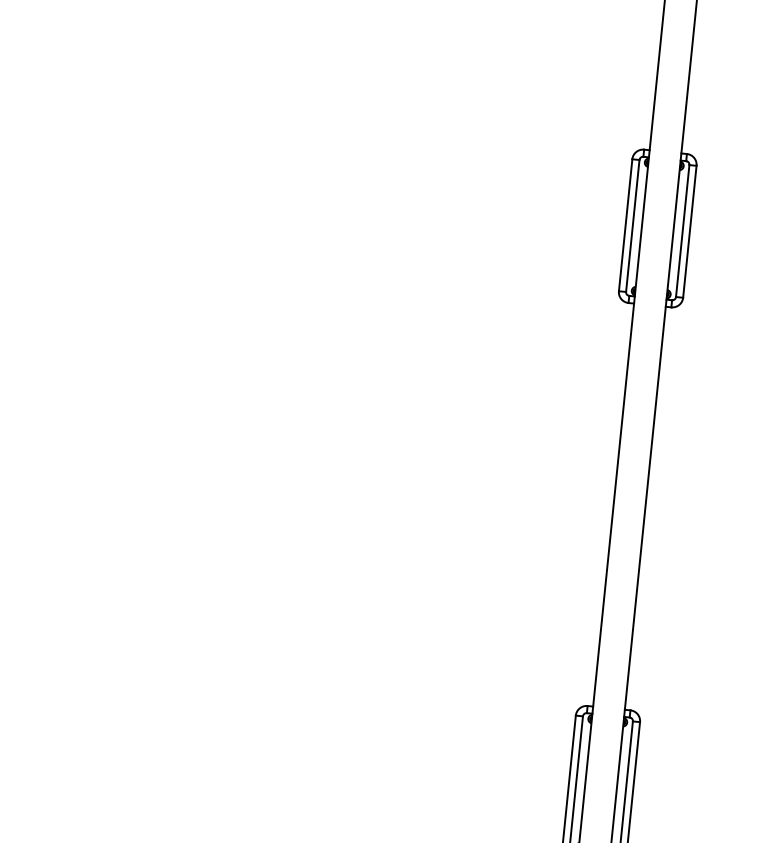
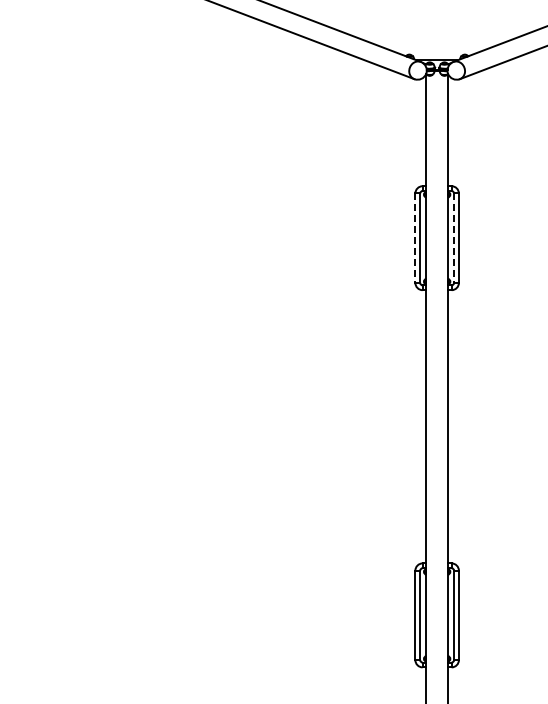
line: (625, 225) -> (415, 238), solid -> dashed
line: (683, 231) -> (454, 238), solid -> dashed

